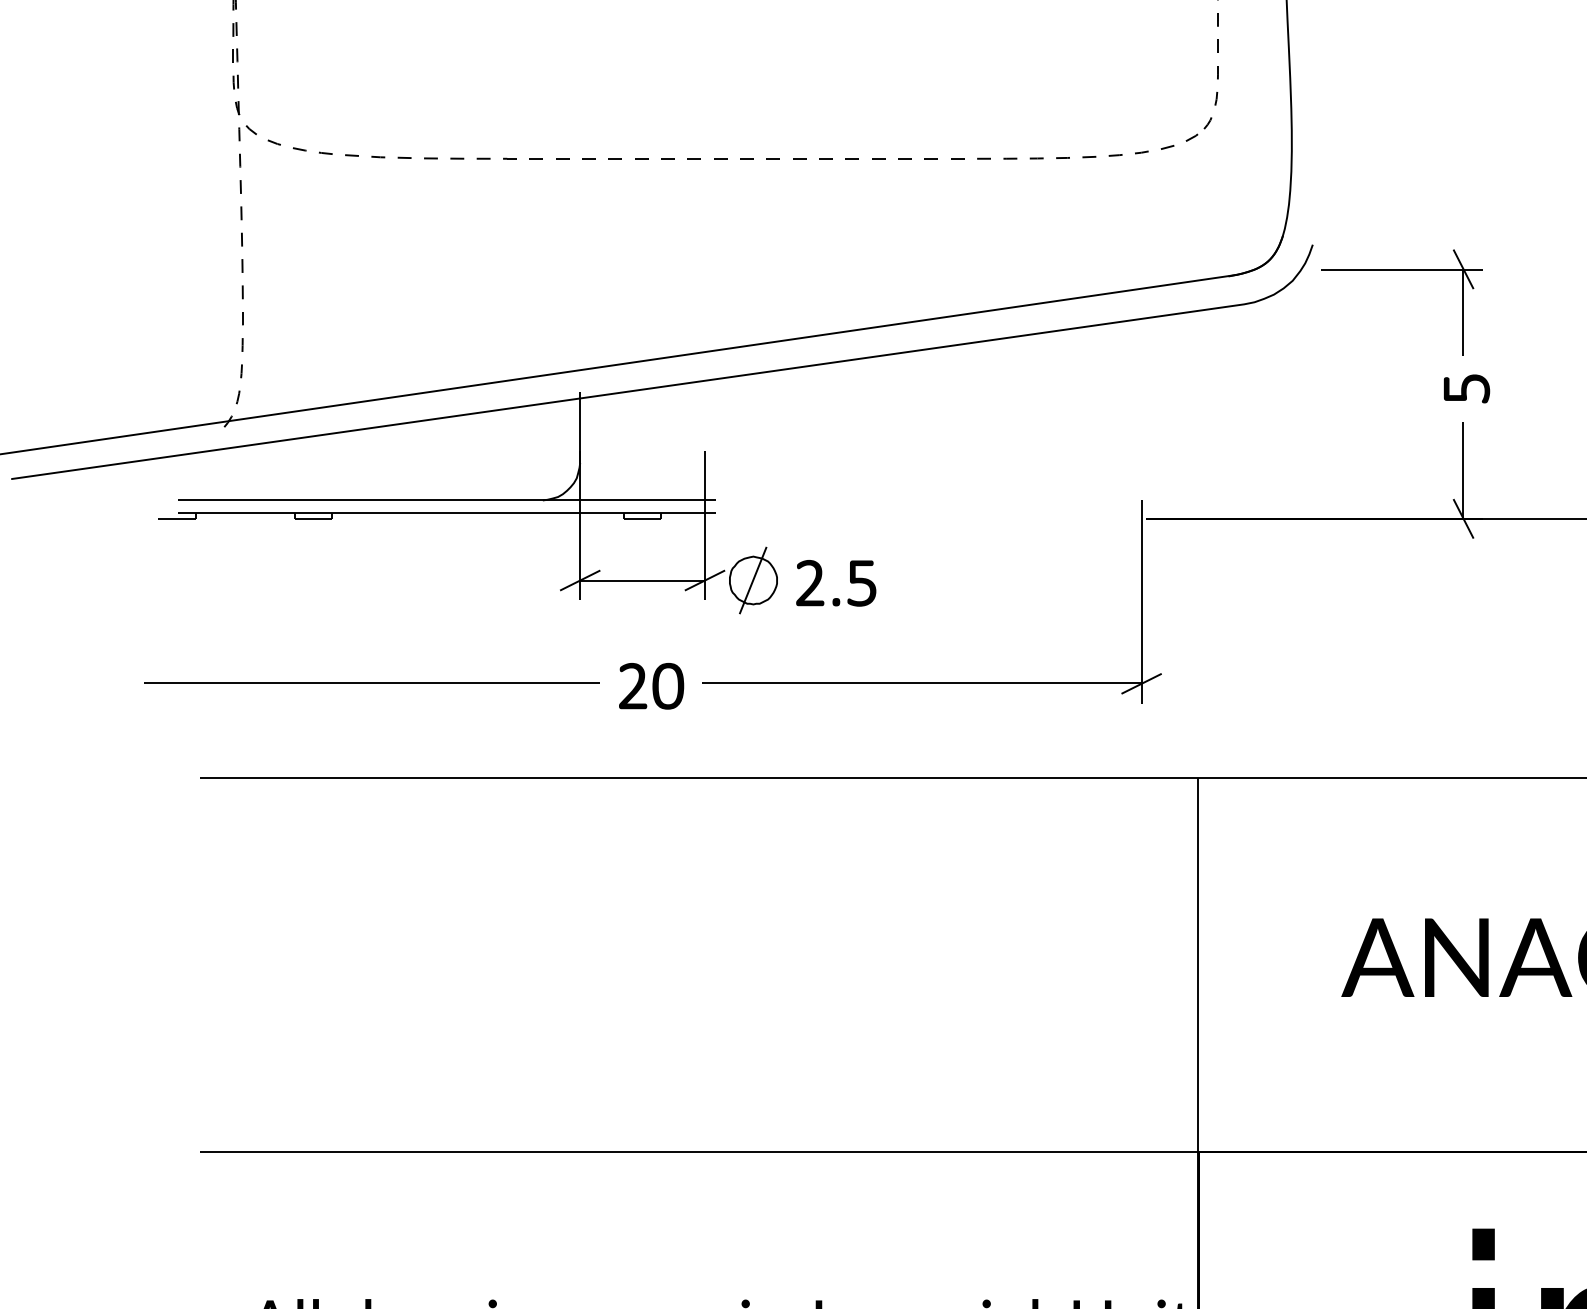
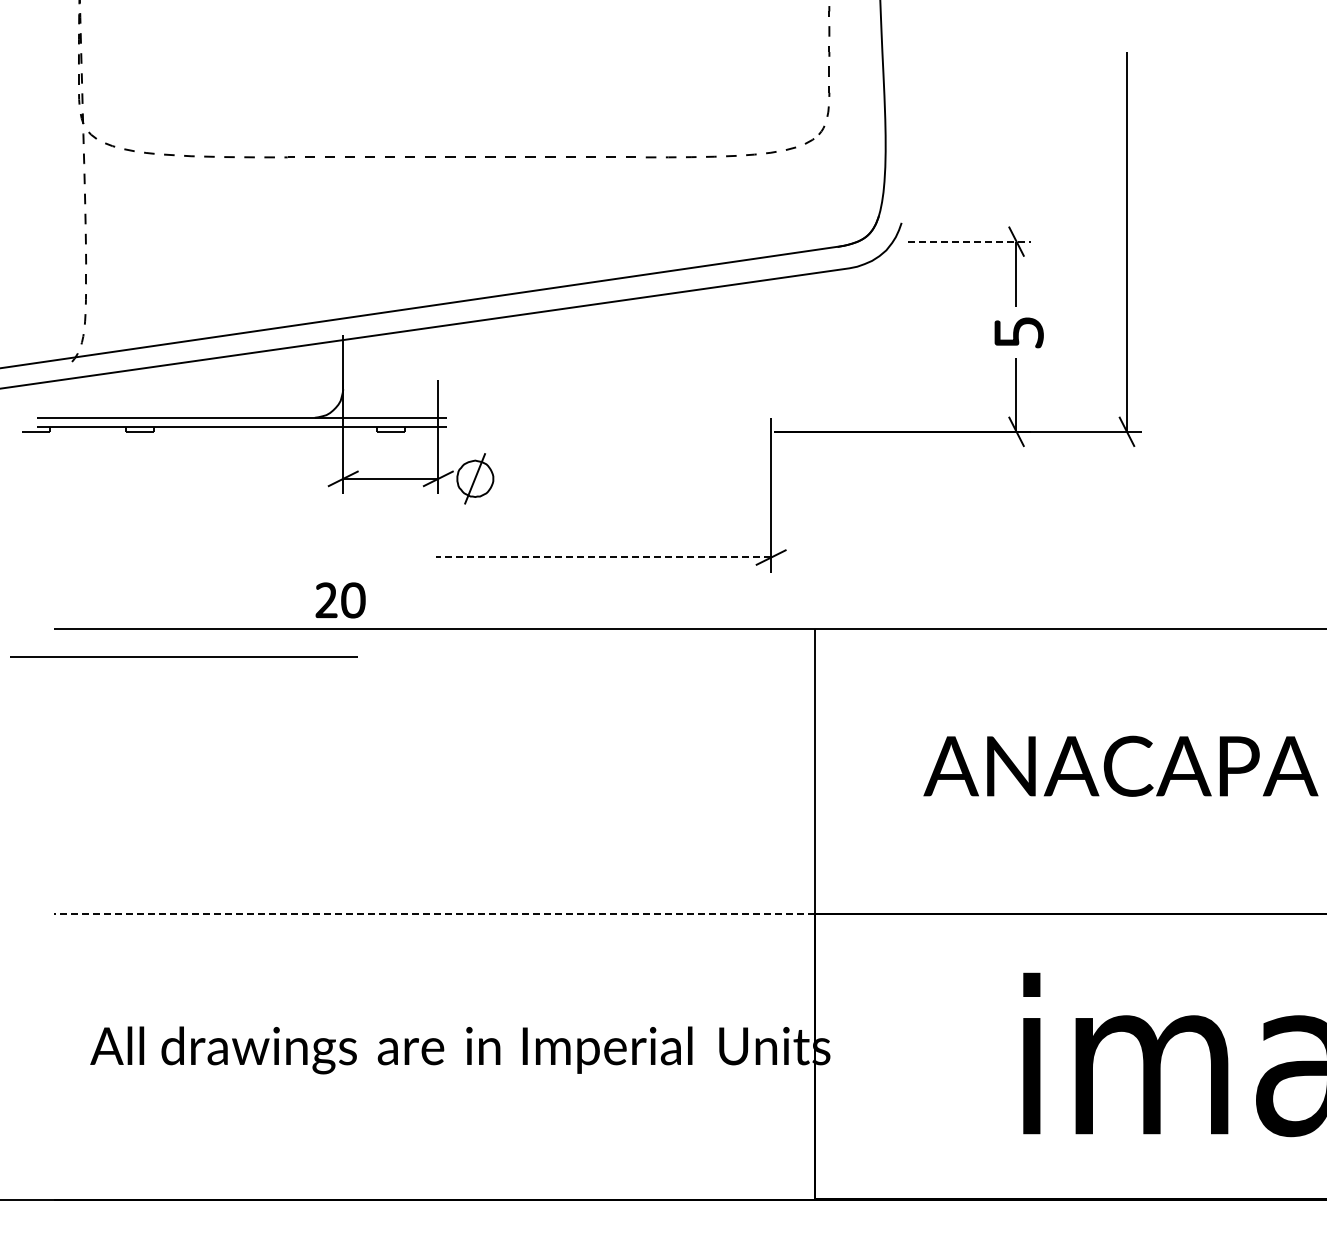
line: (1401, 269) -> (969, 241), solid -> dashed
part: (1466, 388) -> (1018, 332), size x1.4
part: (849, 581) -> (548, 479), removed
line: (370, 682) -> (183, 656), moved
line: (921, 683) -> (603, 557), solid -> dashed
part: (651, 686) -> (340, 600), moved
line: (698, 1152) -> (433, 914), solid -> dashed

